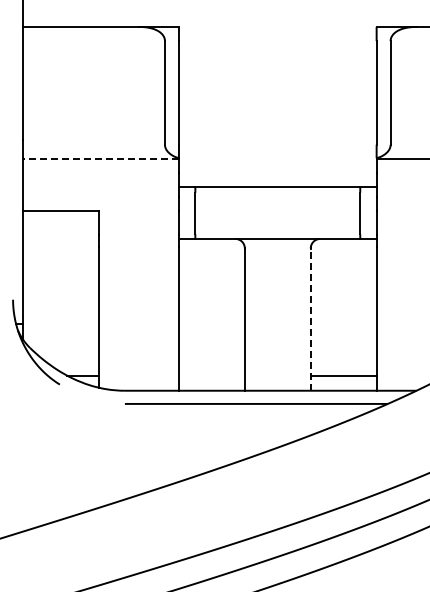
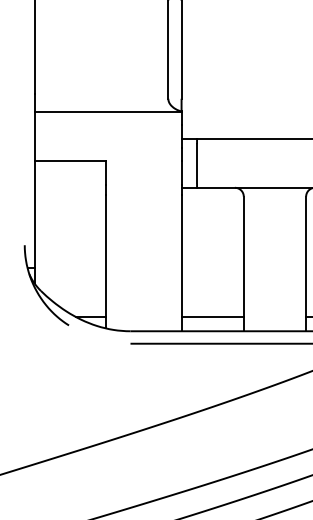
line: (101, 158) -> (108, 111), dashed -> solid
line: (310, 319) -> (305, 263), dashed -> solid
line: (211, 375) -> (212, 316), added

